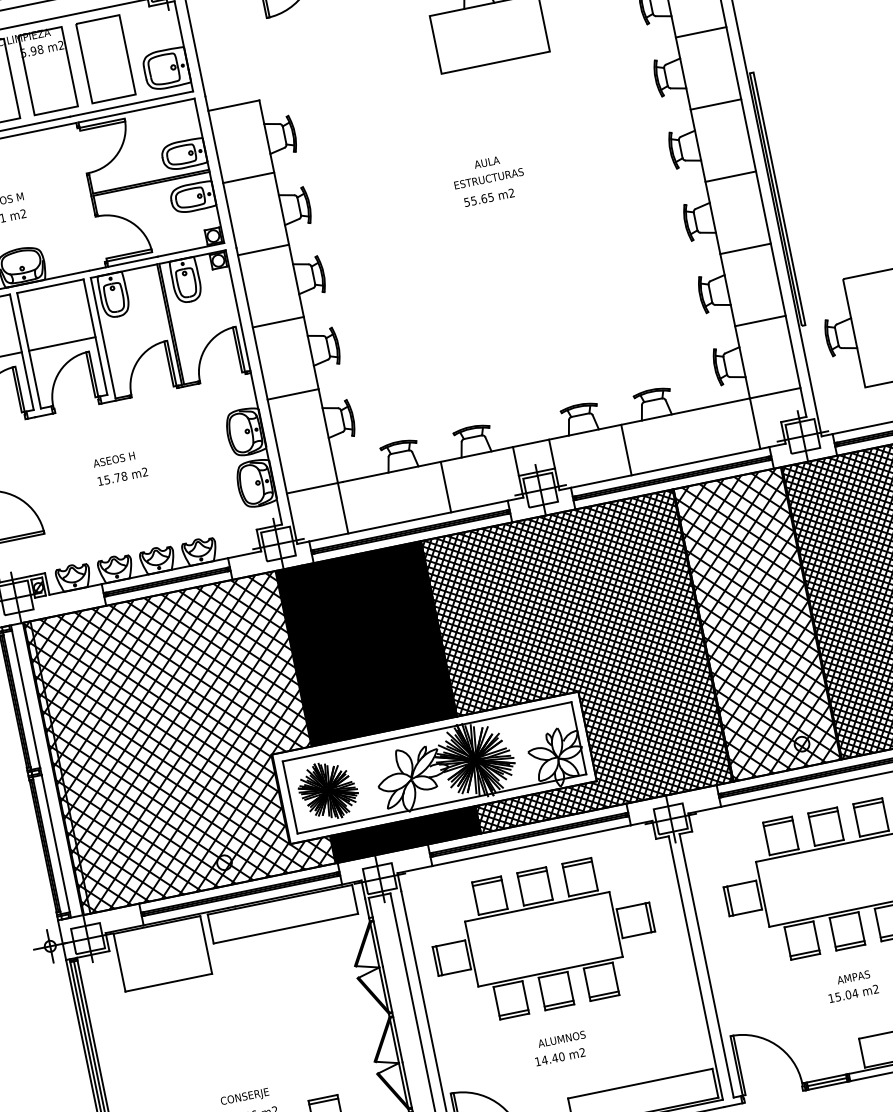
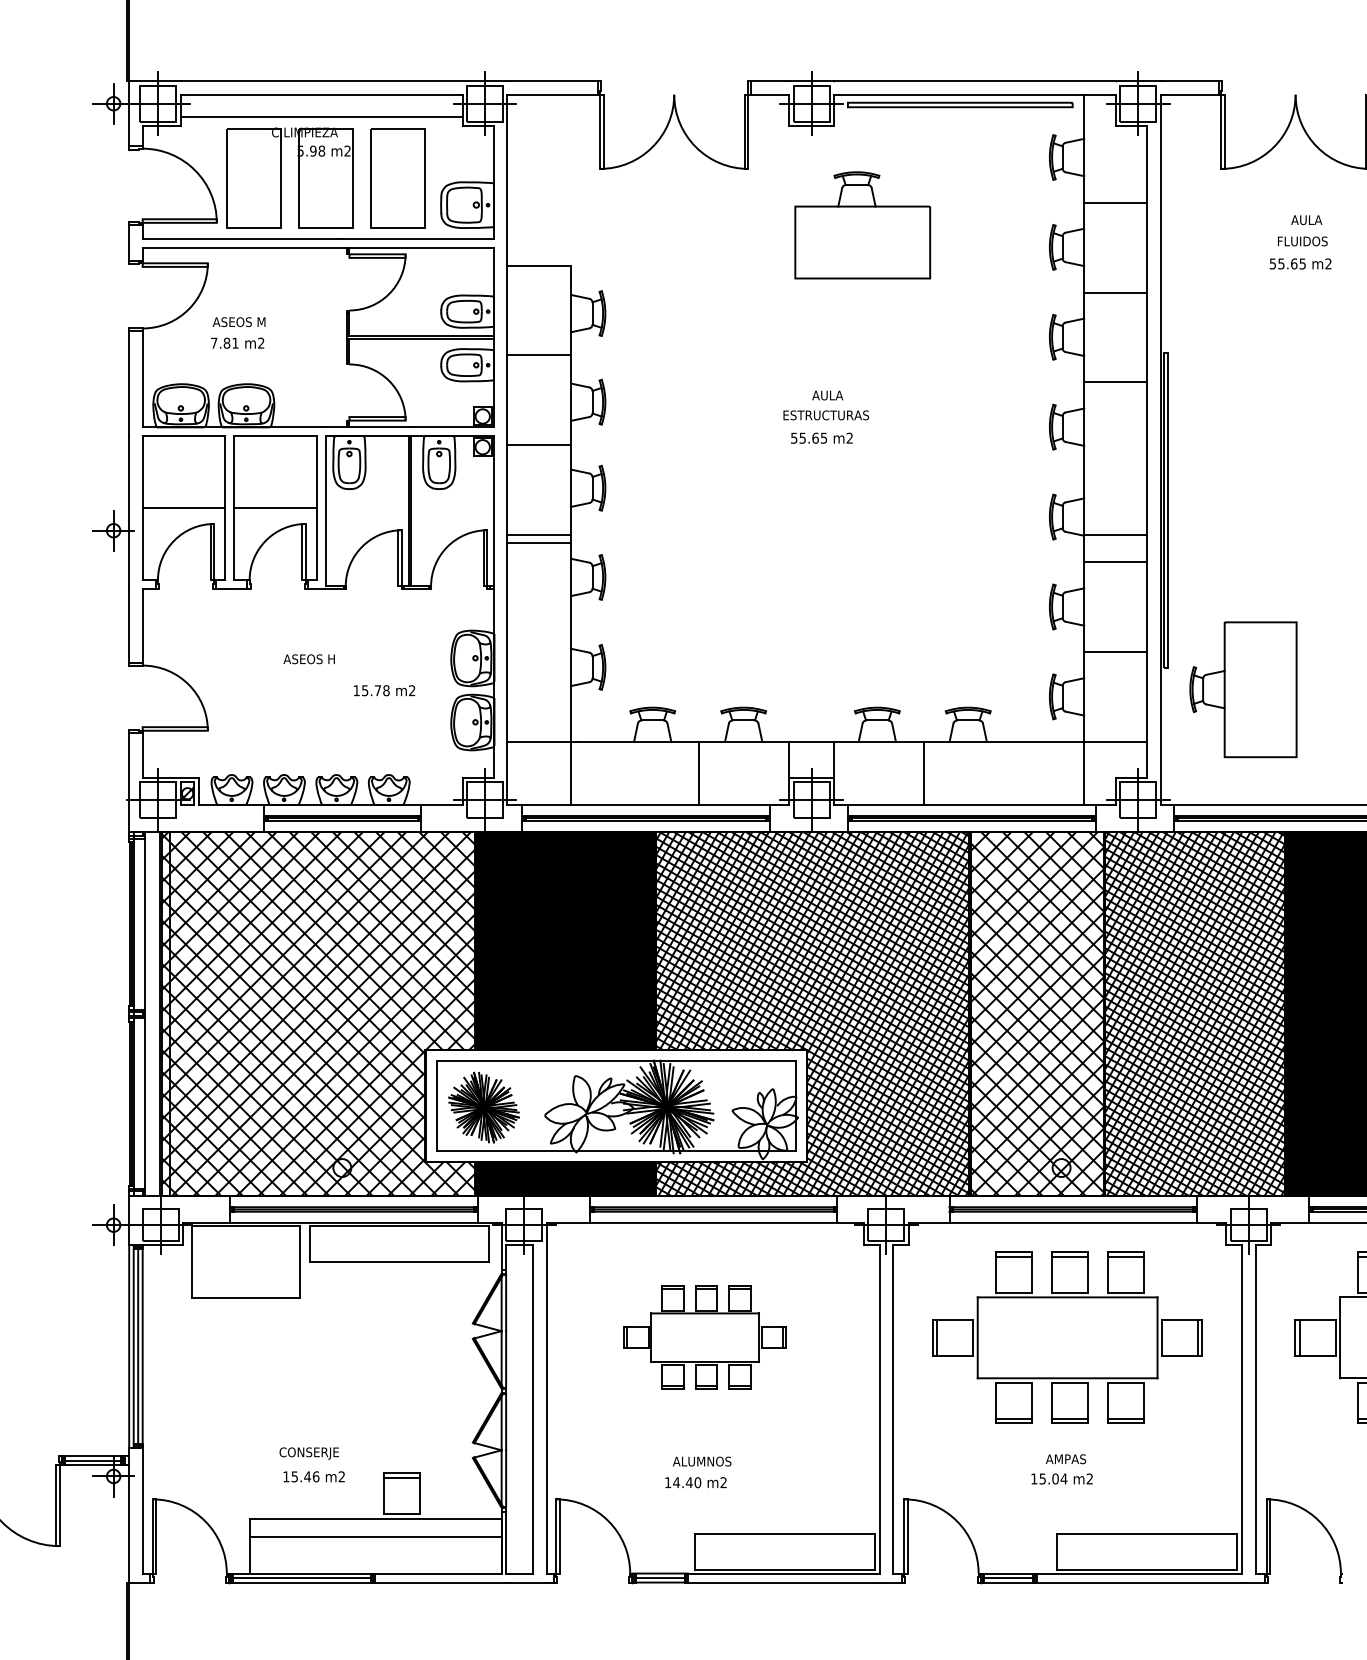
line: (730, 176) -> (1115, 535), moved
line: (293, 394) -> (539, 543), moved
text: (122, 476) -> (384, 690), moved
part: (543, 939) -> (704, 1337), size x0.6

